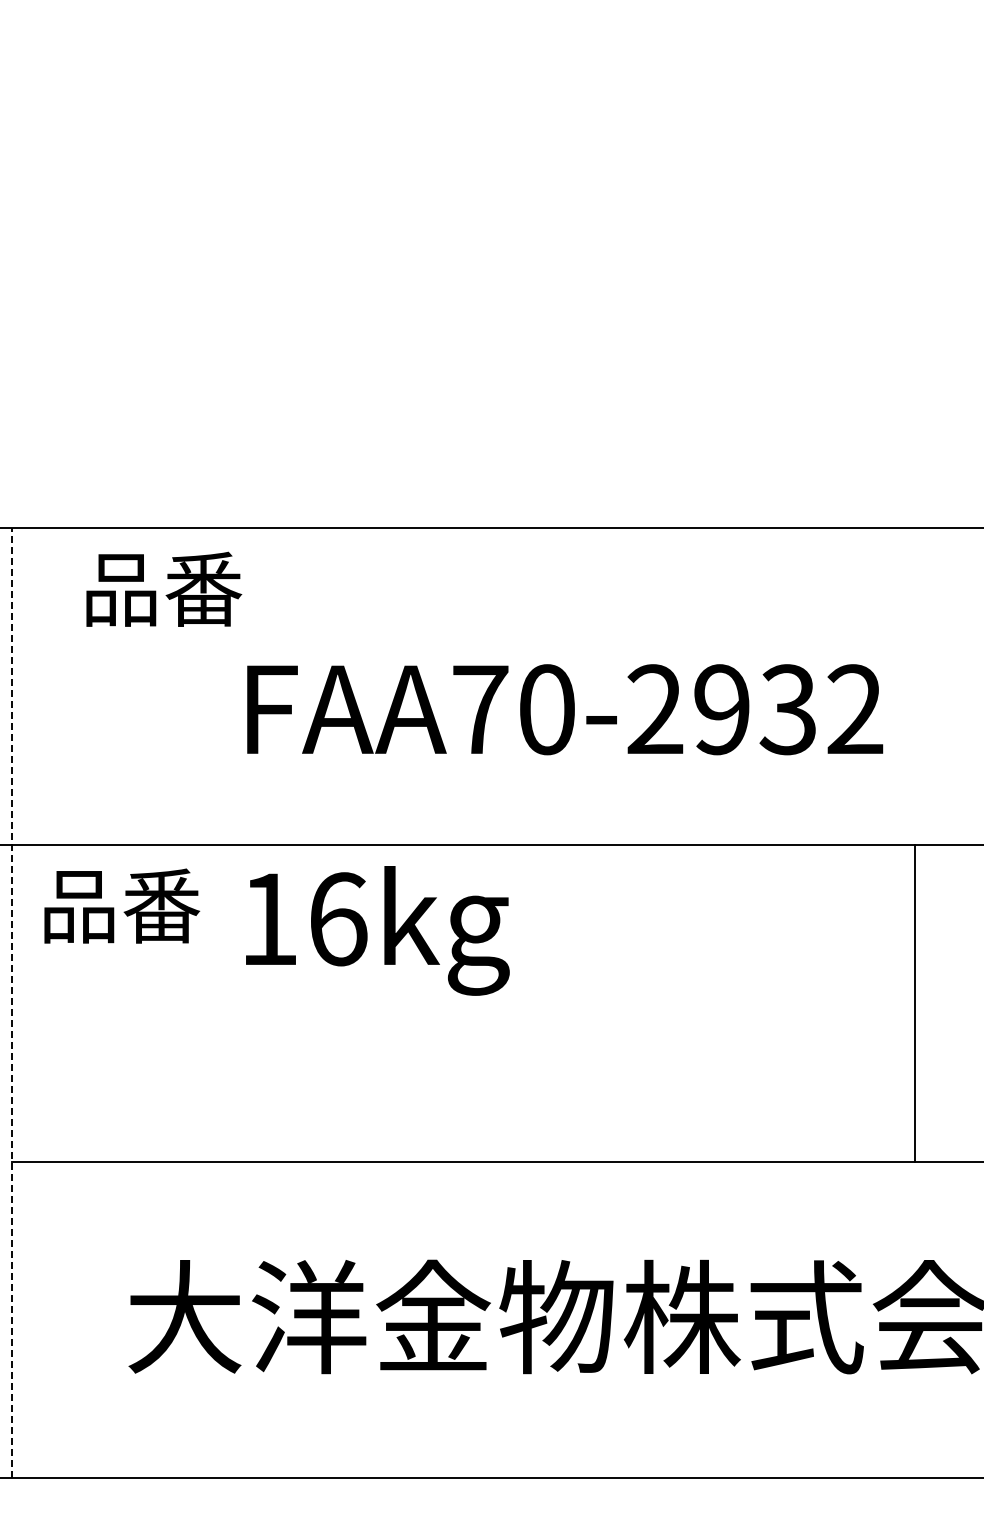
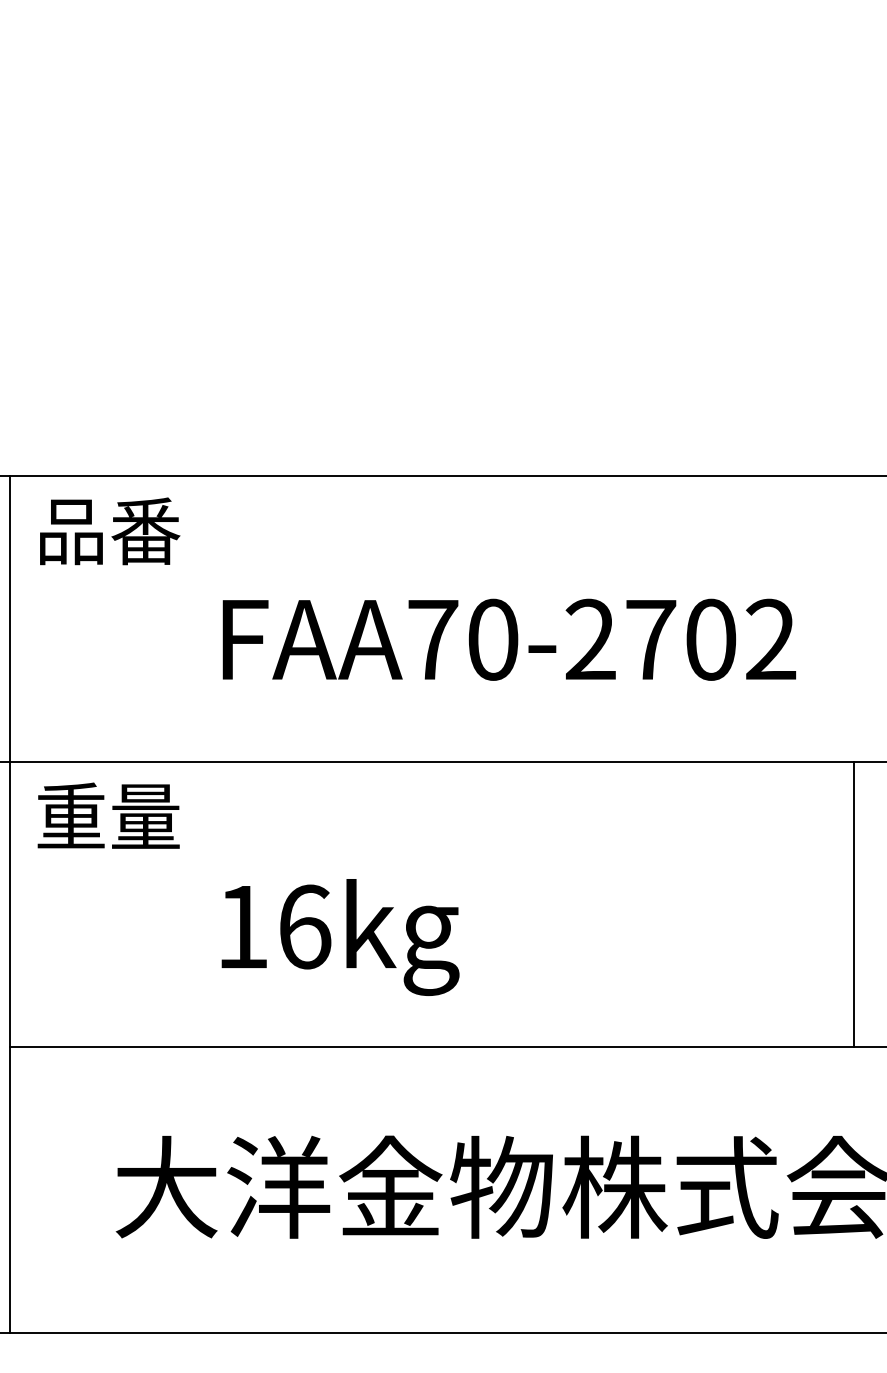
text: (164, 588) -> (110, 530), moved
text: (755, 709) -> (681, 639), FAA70-2932 -> FAA70-2702
text: (121, 905) -> (109, 816), 品番 -> 重量
text: (377, 930) -> (340, 937), moved
line: (11, 1002) -> (10, 903), dashed -> solid
line: (914, 1002) -> (853, 903), moved

